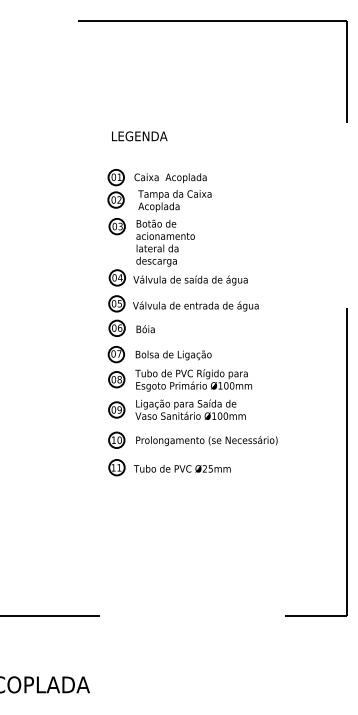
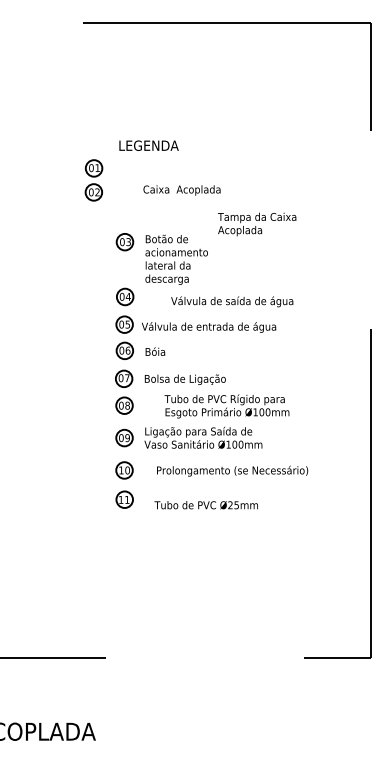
part: (115, 188) -> (93, 180), moved
text: (174, 201) -> (256, 224), moved
text: (190, 280) -> (232, 301), moved
text: (193, 380) -> (226, 406), moved
text: (206, 440) -> (232, 470), moved
text: (181, 468) -> (205, 504), moved

